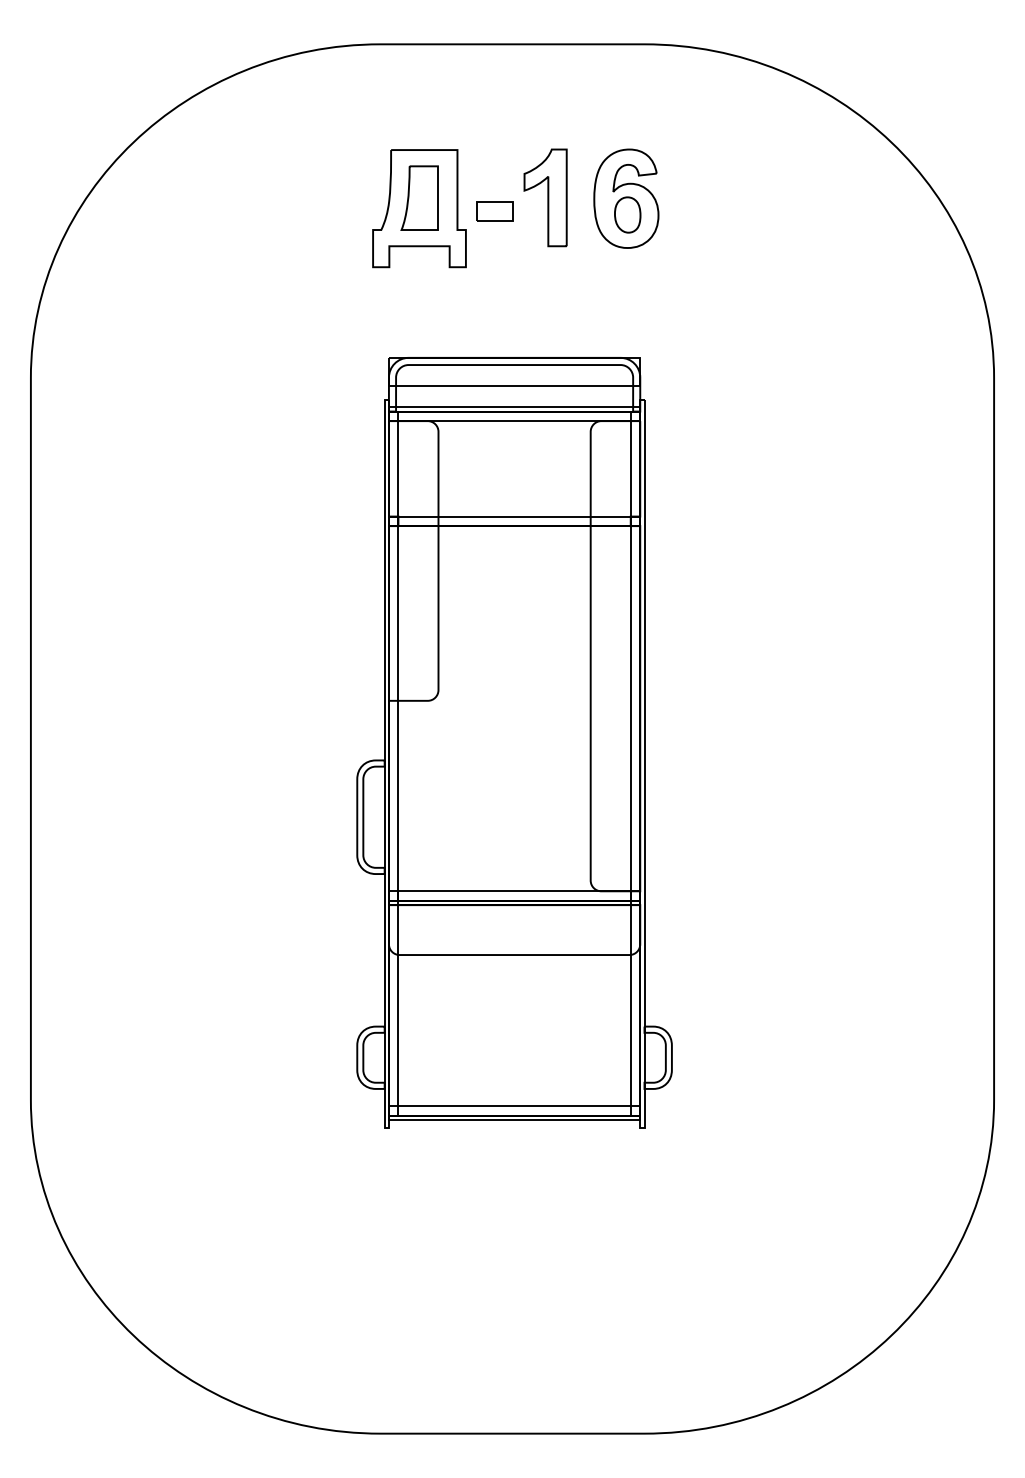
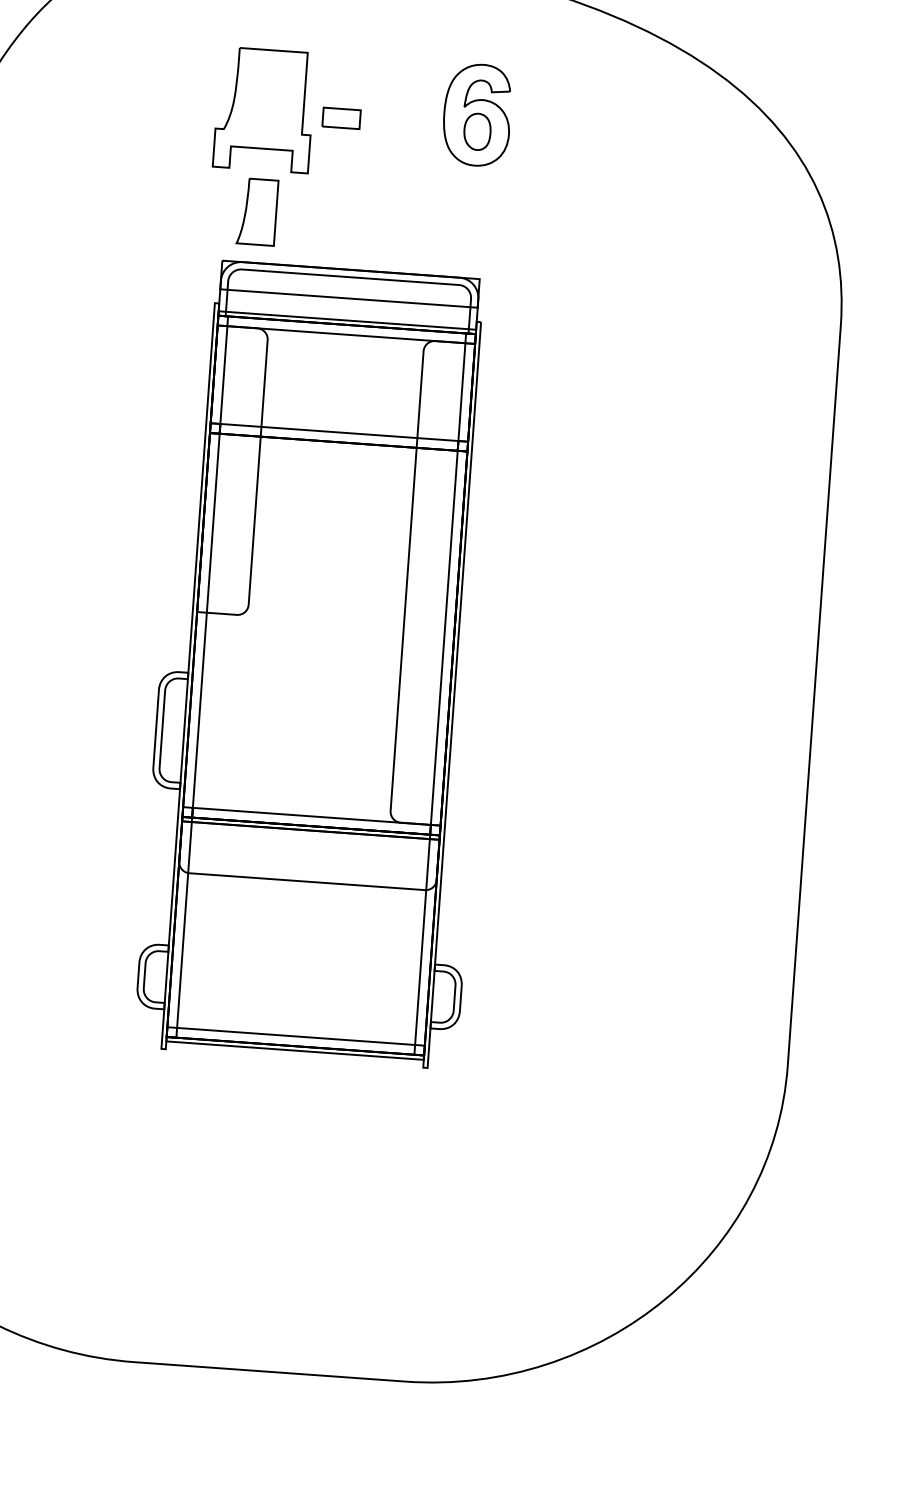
part: (419, 197) -> (257, 211), moved
part: (545, 197) -> (394, 107), removed

